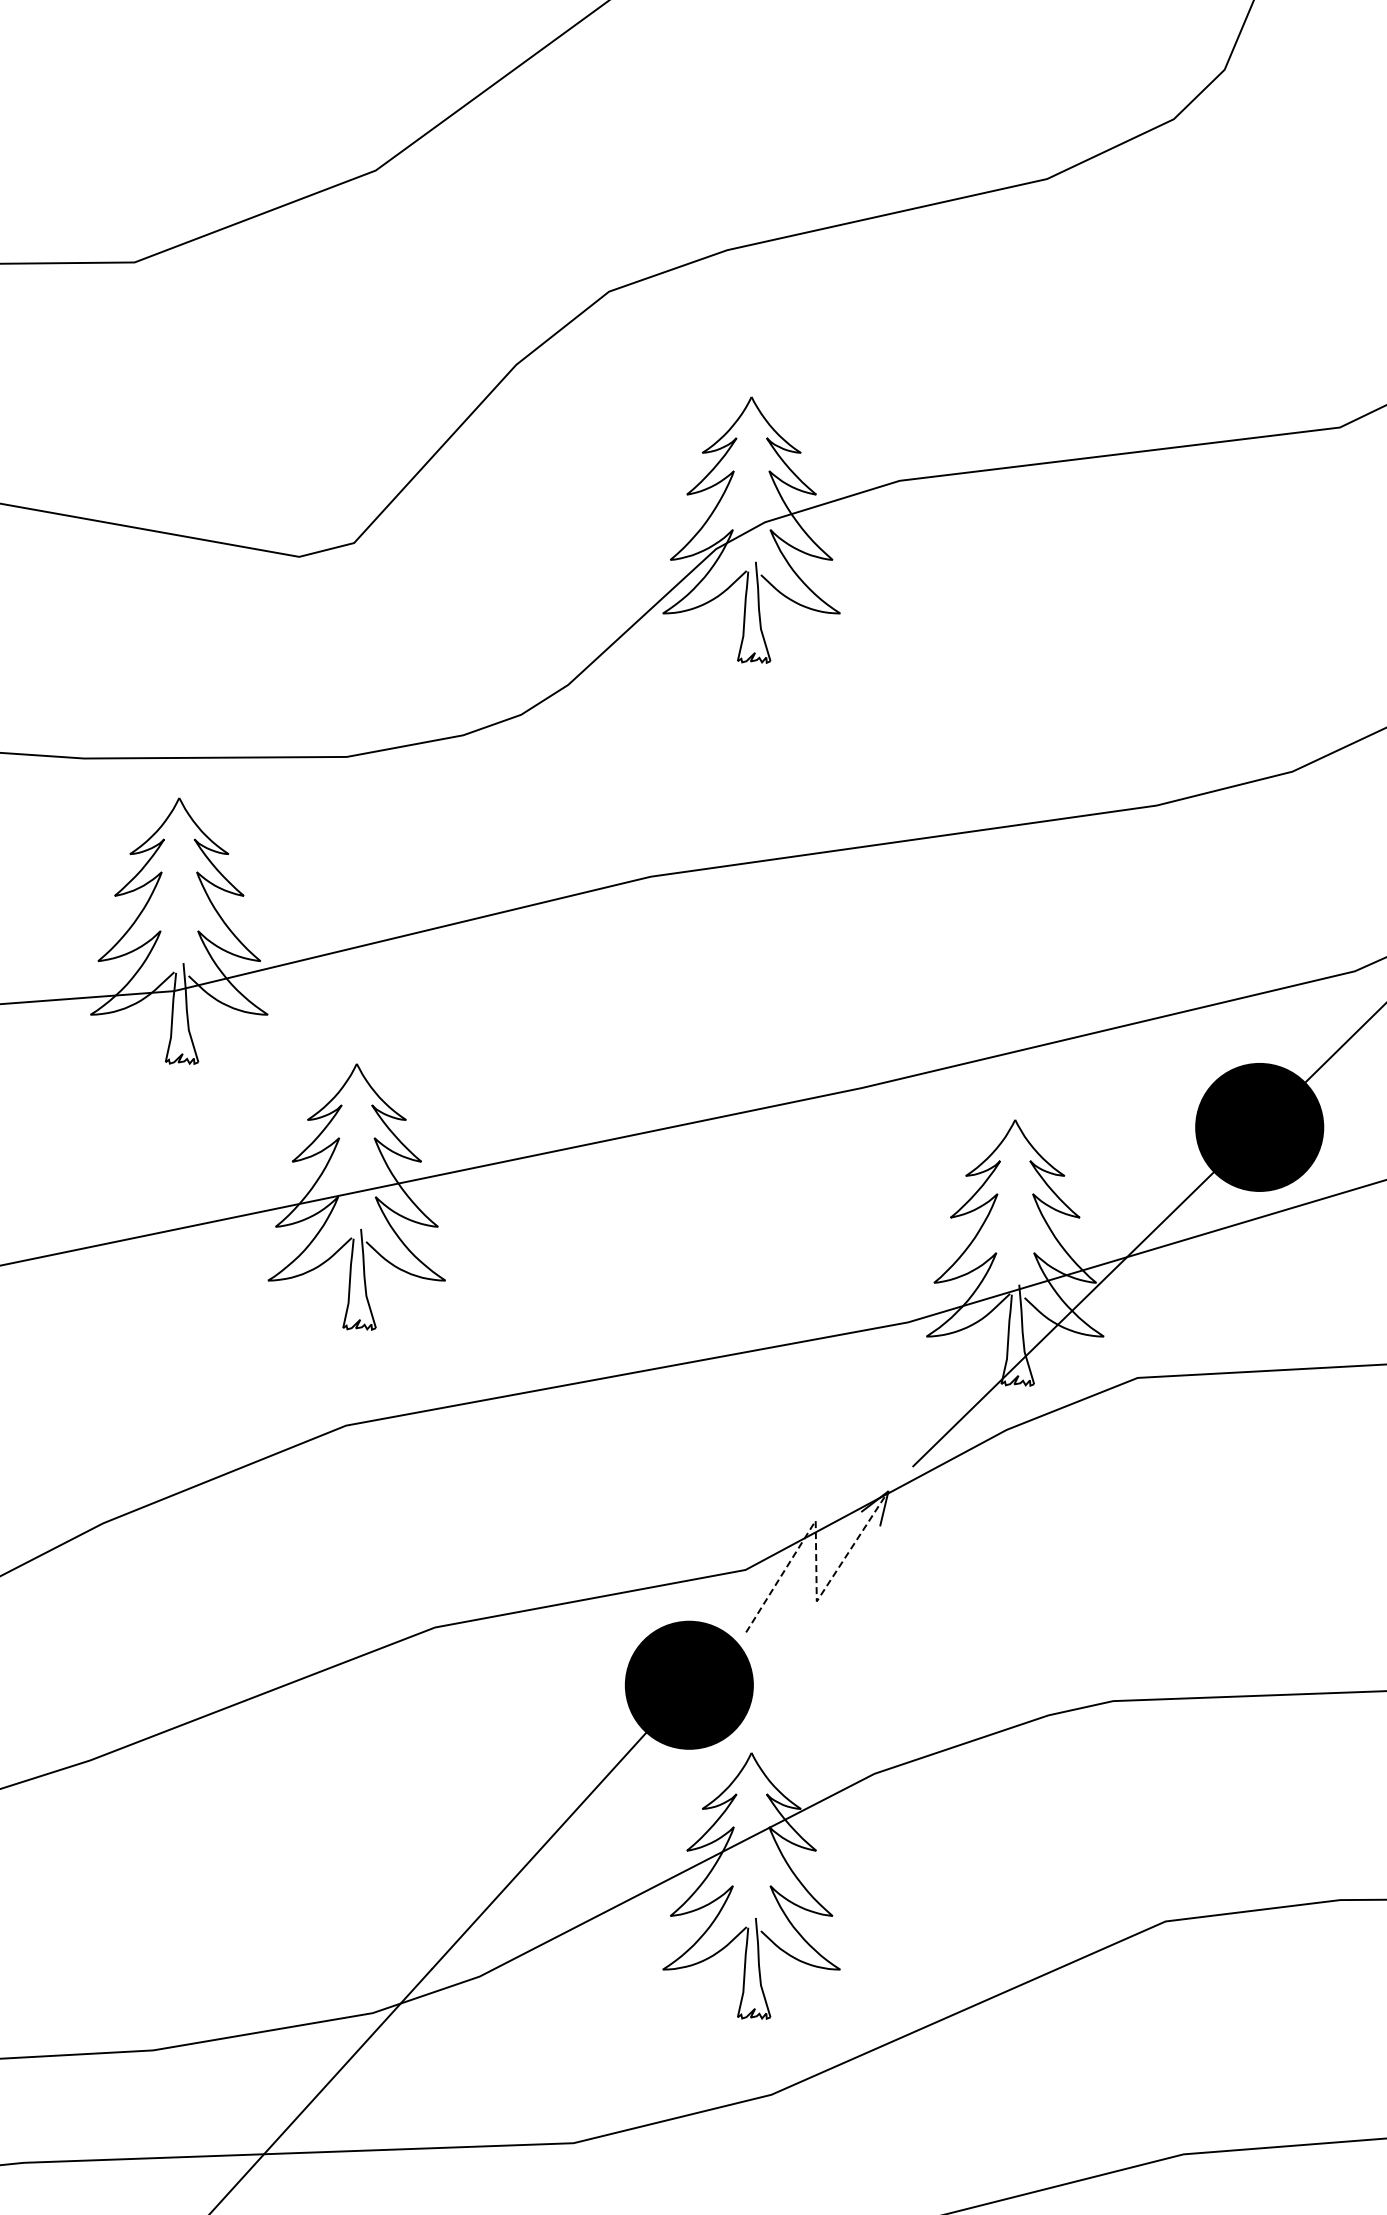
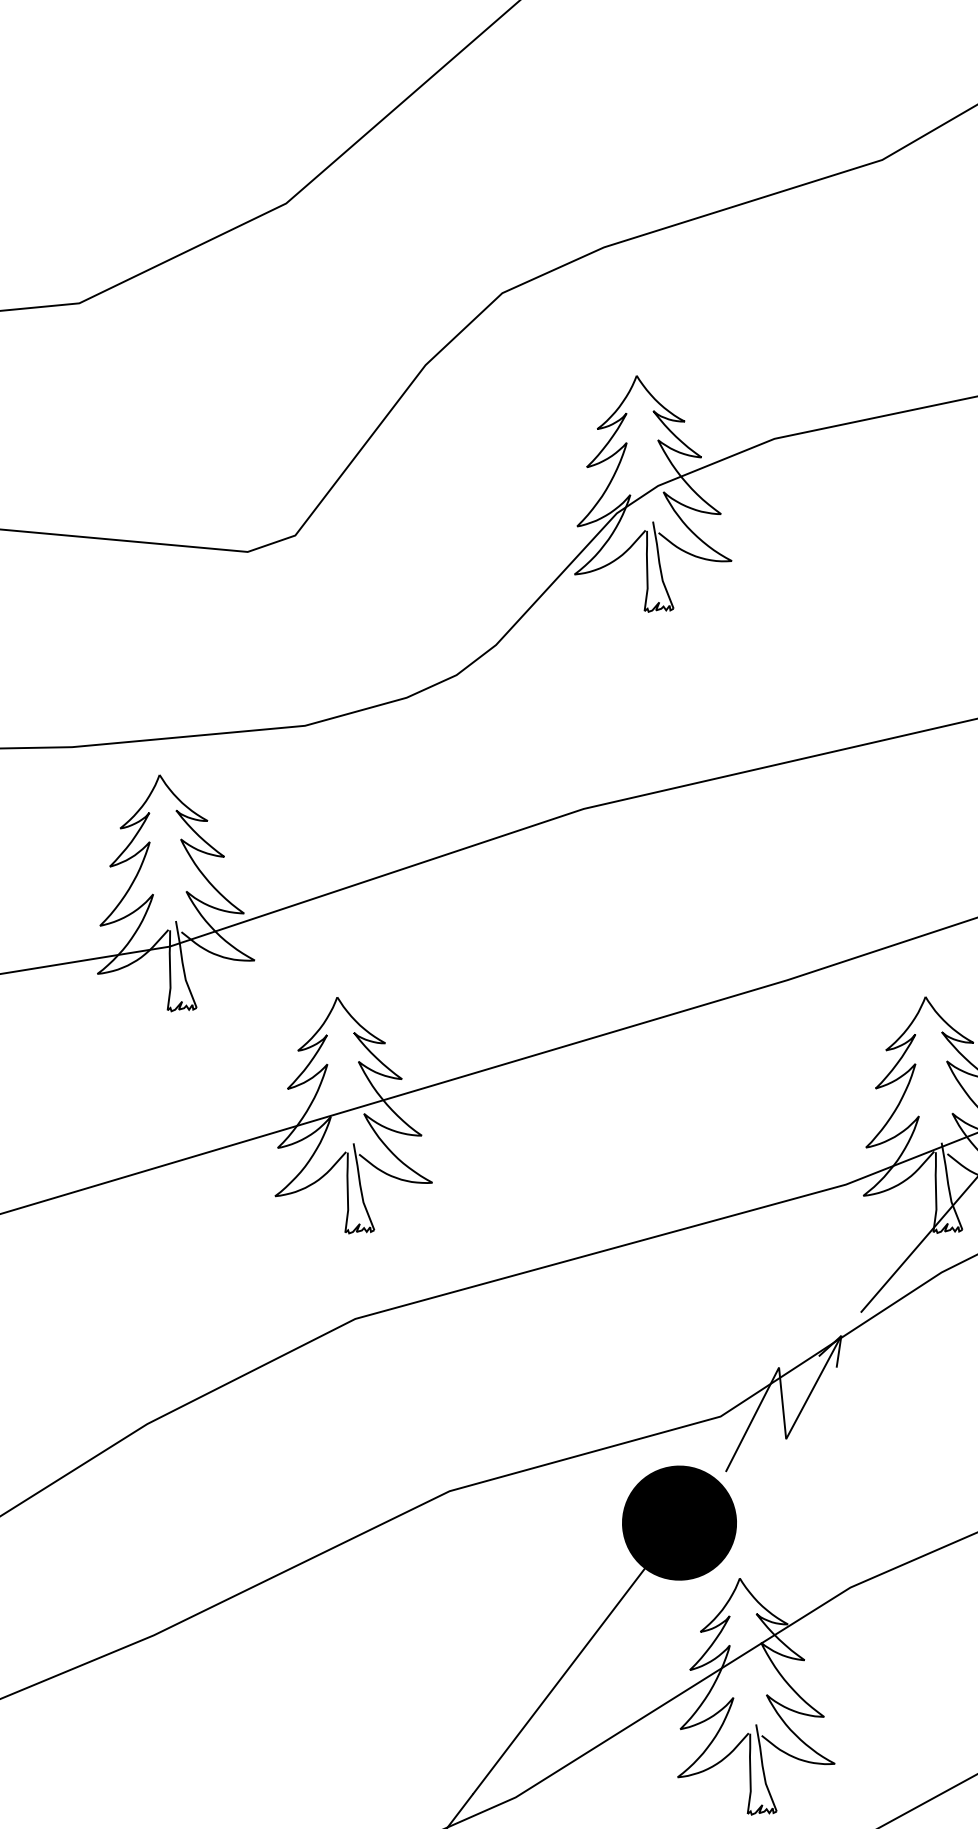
line: (816, 1561) -> (782, 1403), dashed -> solid

